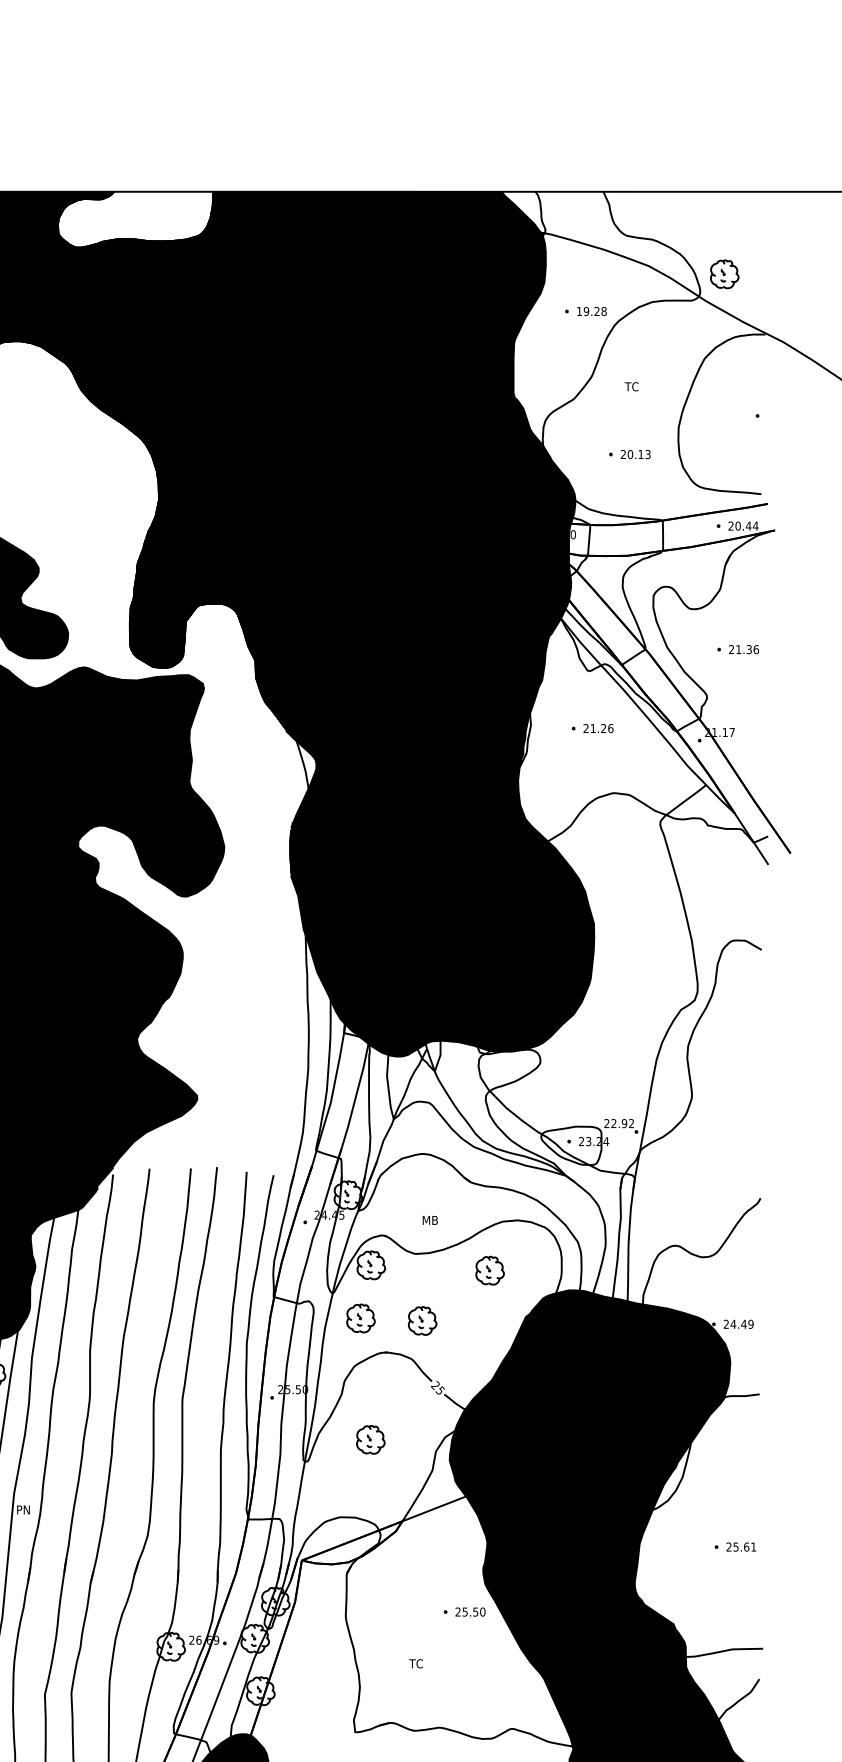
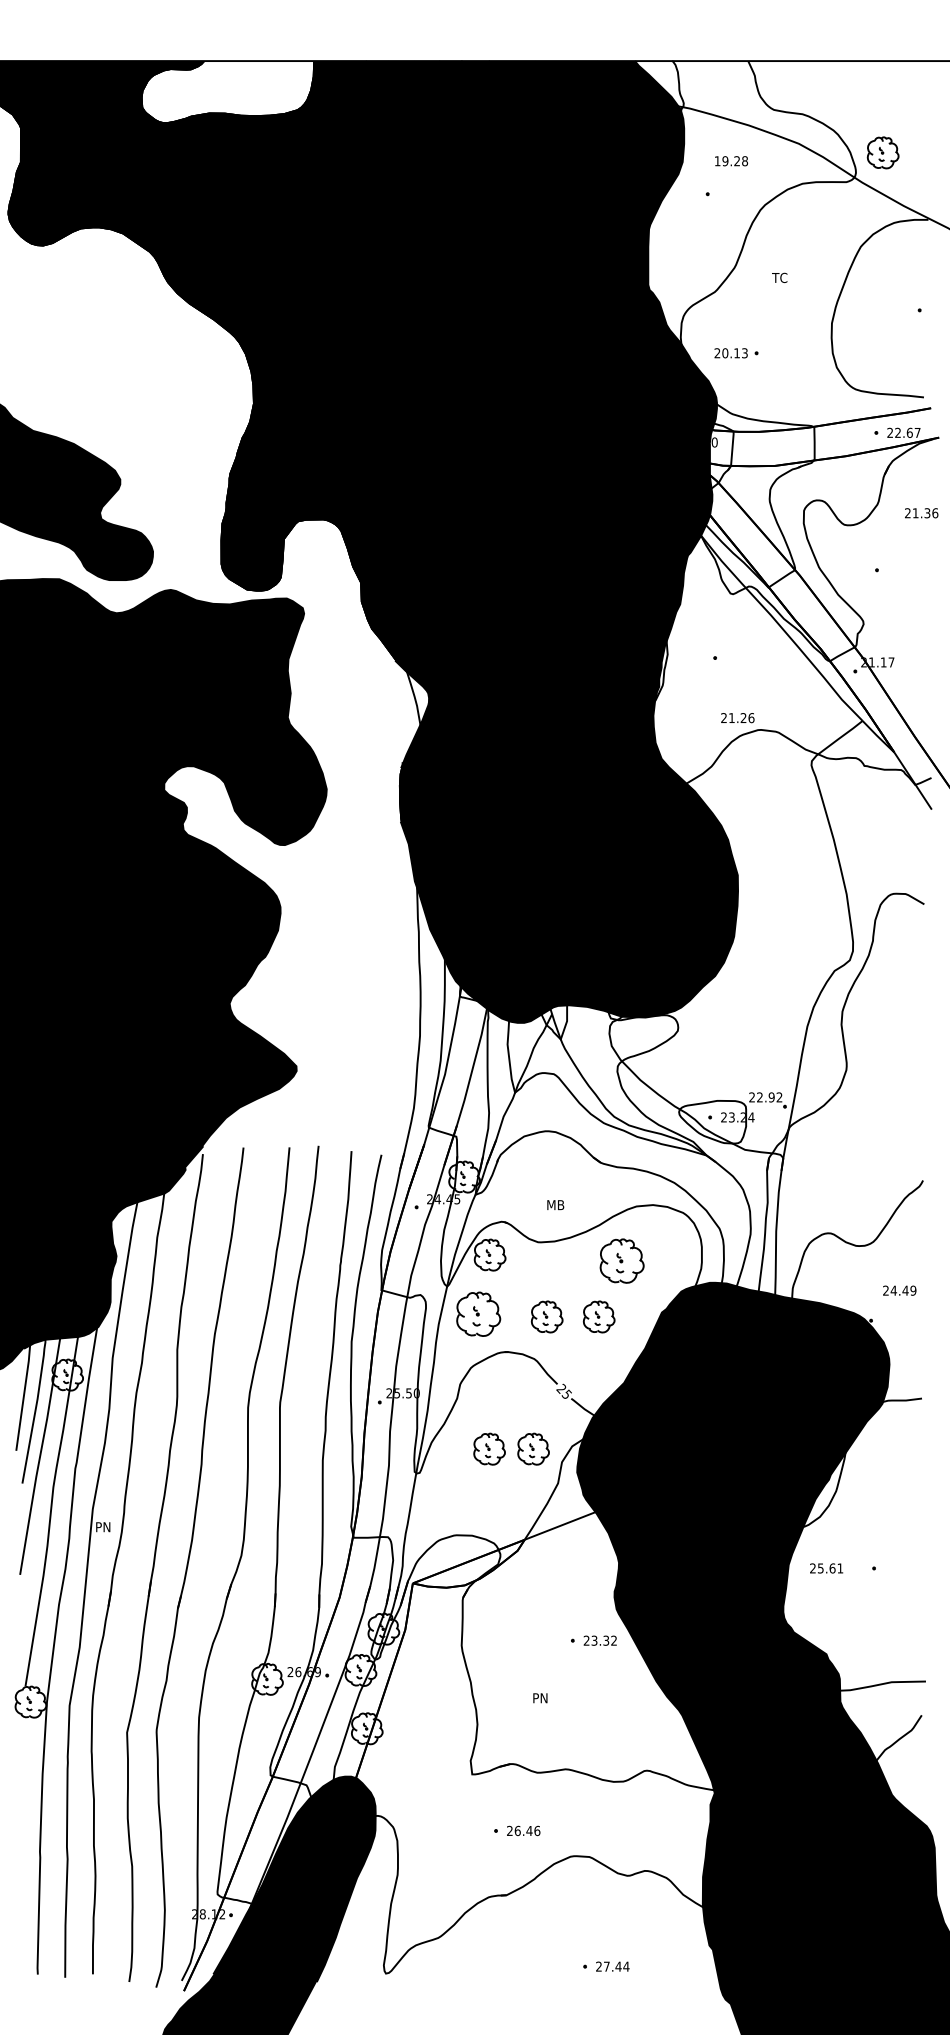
text: (591, 311) -> (731, 161), moved
text: (635, 454) -> (730, 353), moved
text: (746, 525) -> (907, 432), 20.44 -> 22.67
text: (743, 649) -> (921, 513), moved
text: (598, 728) -> (737, 718), moved
part: (490, 1270) -> (622, 1260), size x1.4
part: (360, 1317) -> (478, 1313), size x1.4
part: (468, 1320) -> (598, 1316), added
text: (738, 1324) -> (899, 1290), moved
part: (410, 1439) -> (533, 1448), added
text: (741, 1547) -> (826, 1568), moved
text: (474, 1611) -> (604, 1640), 25.50 -> 23.32
text: (415, 1664) -> (539, 1698), TC -> PN

